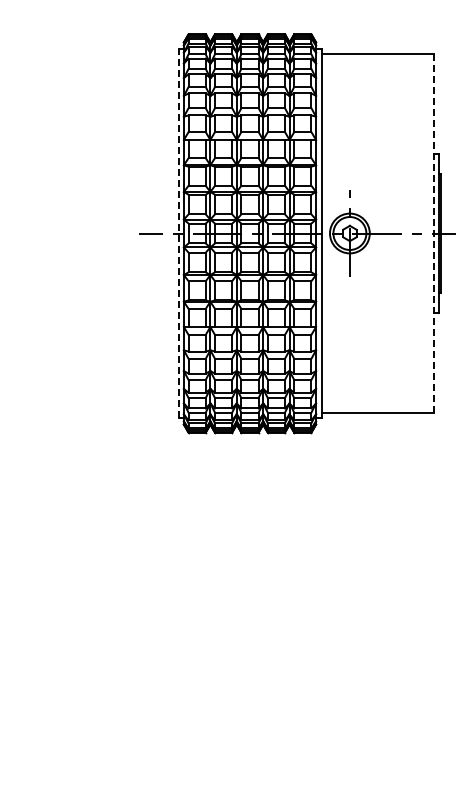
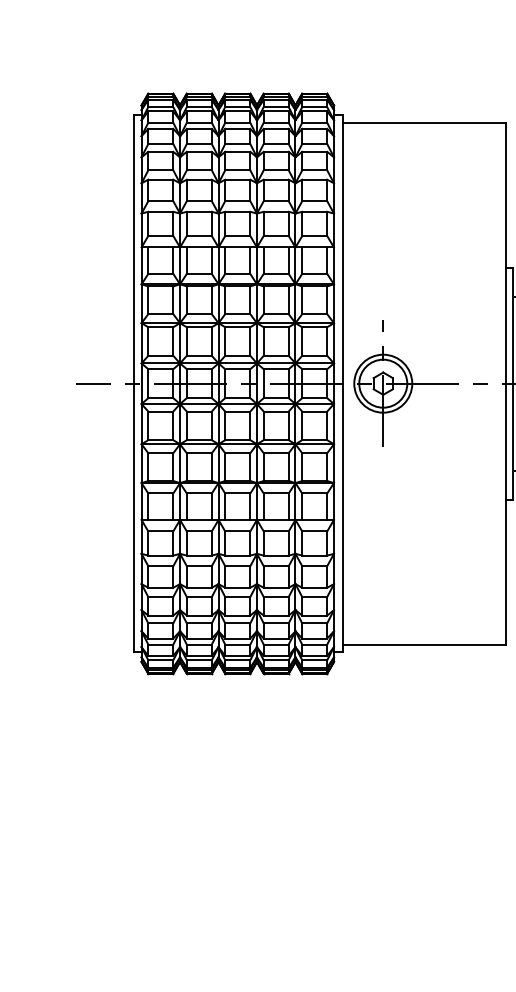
line: (178, 233) -> (133, 383), dashed -> solid
line: (434, 233) -> (506, 383), dashed -> solid

